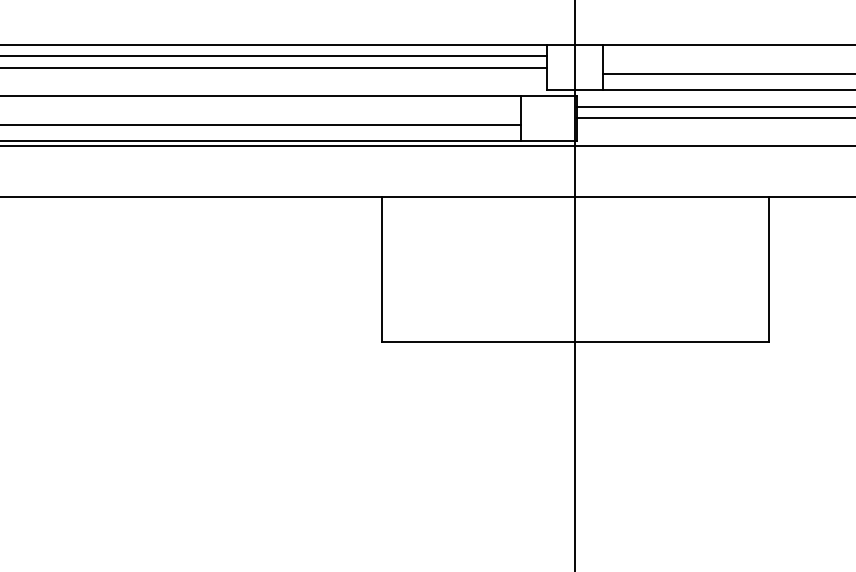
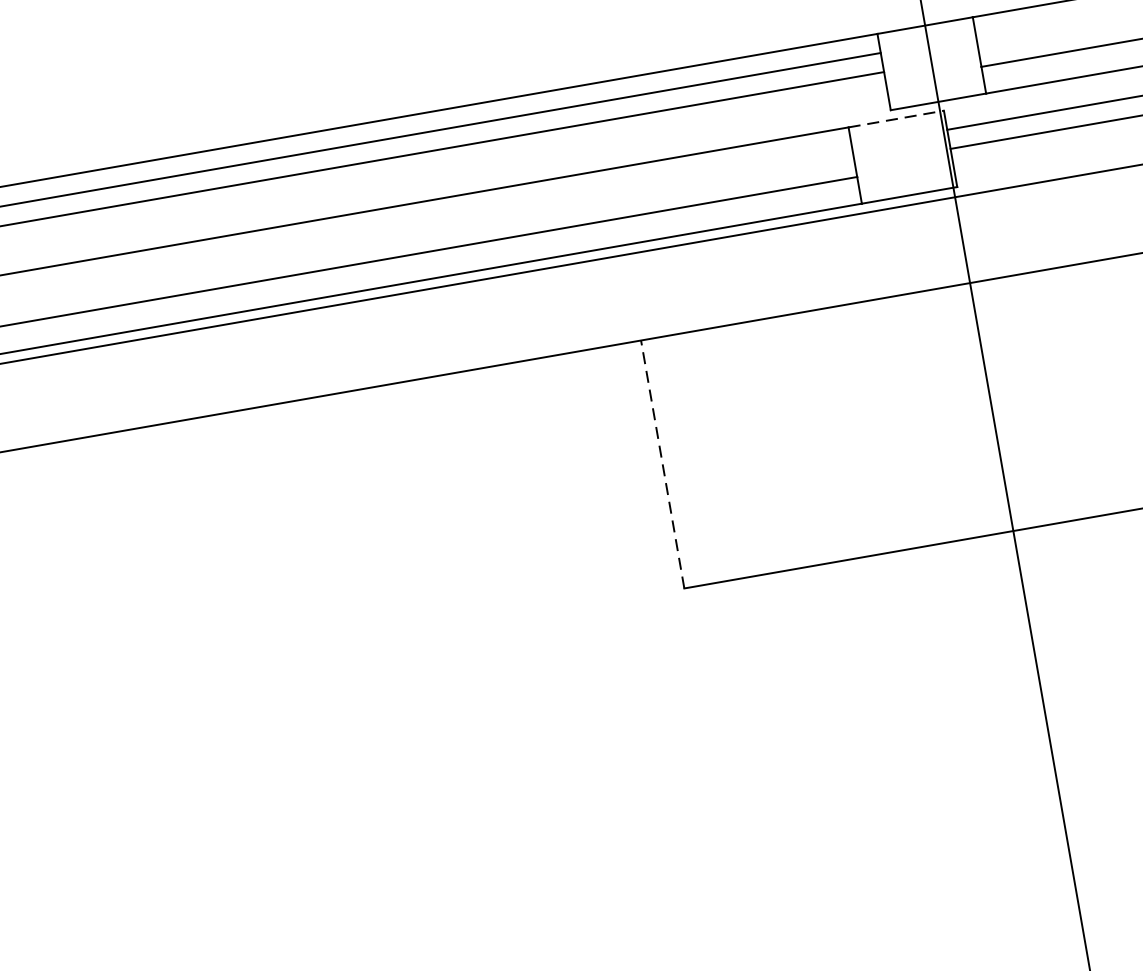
line: (549, 95) -> (896, 118), solid -> dashed
line: (381, 269) -> (662, 464), solid -> dashed

